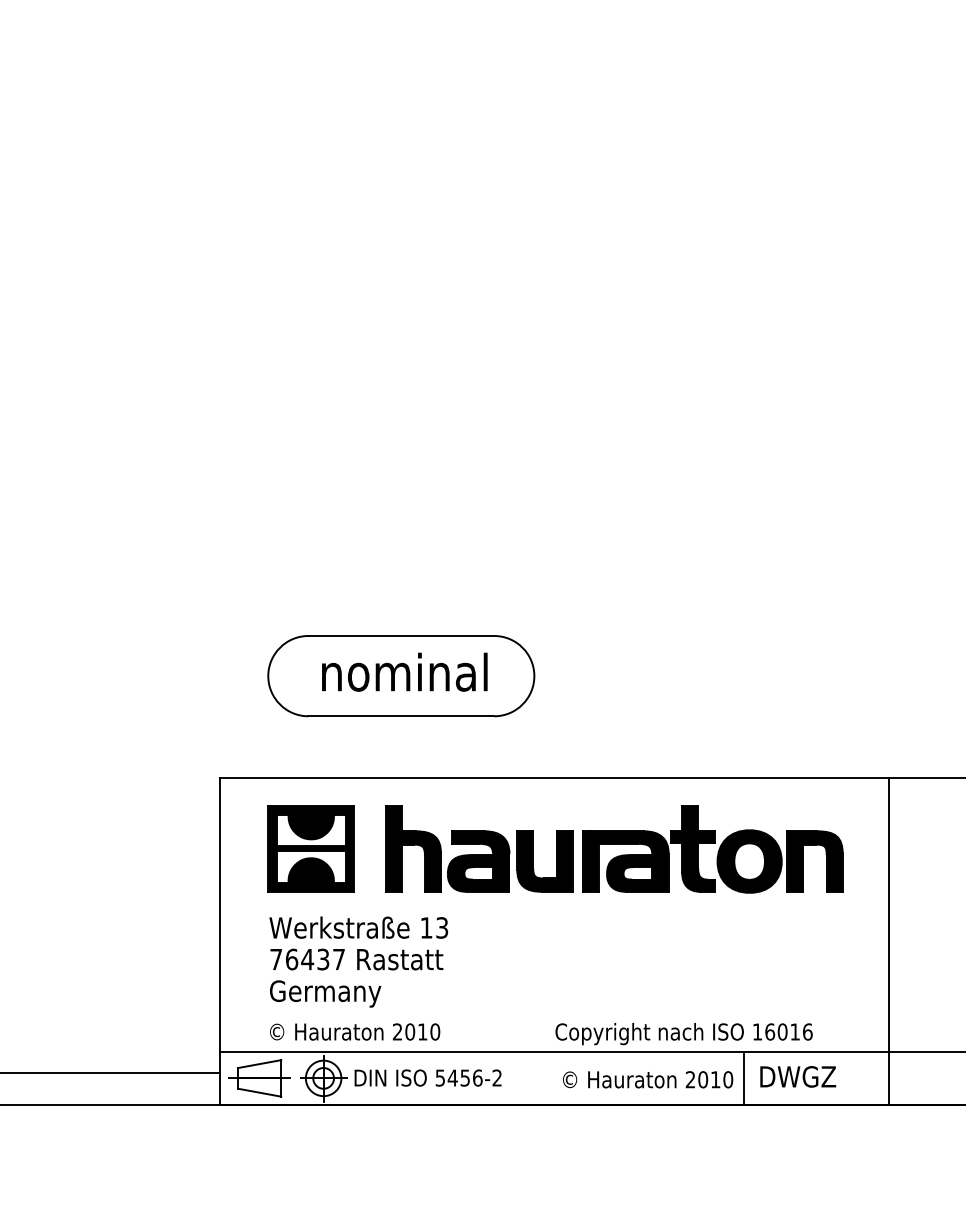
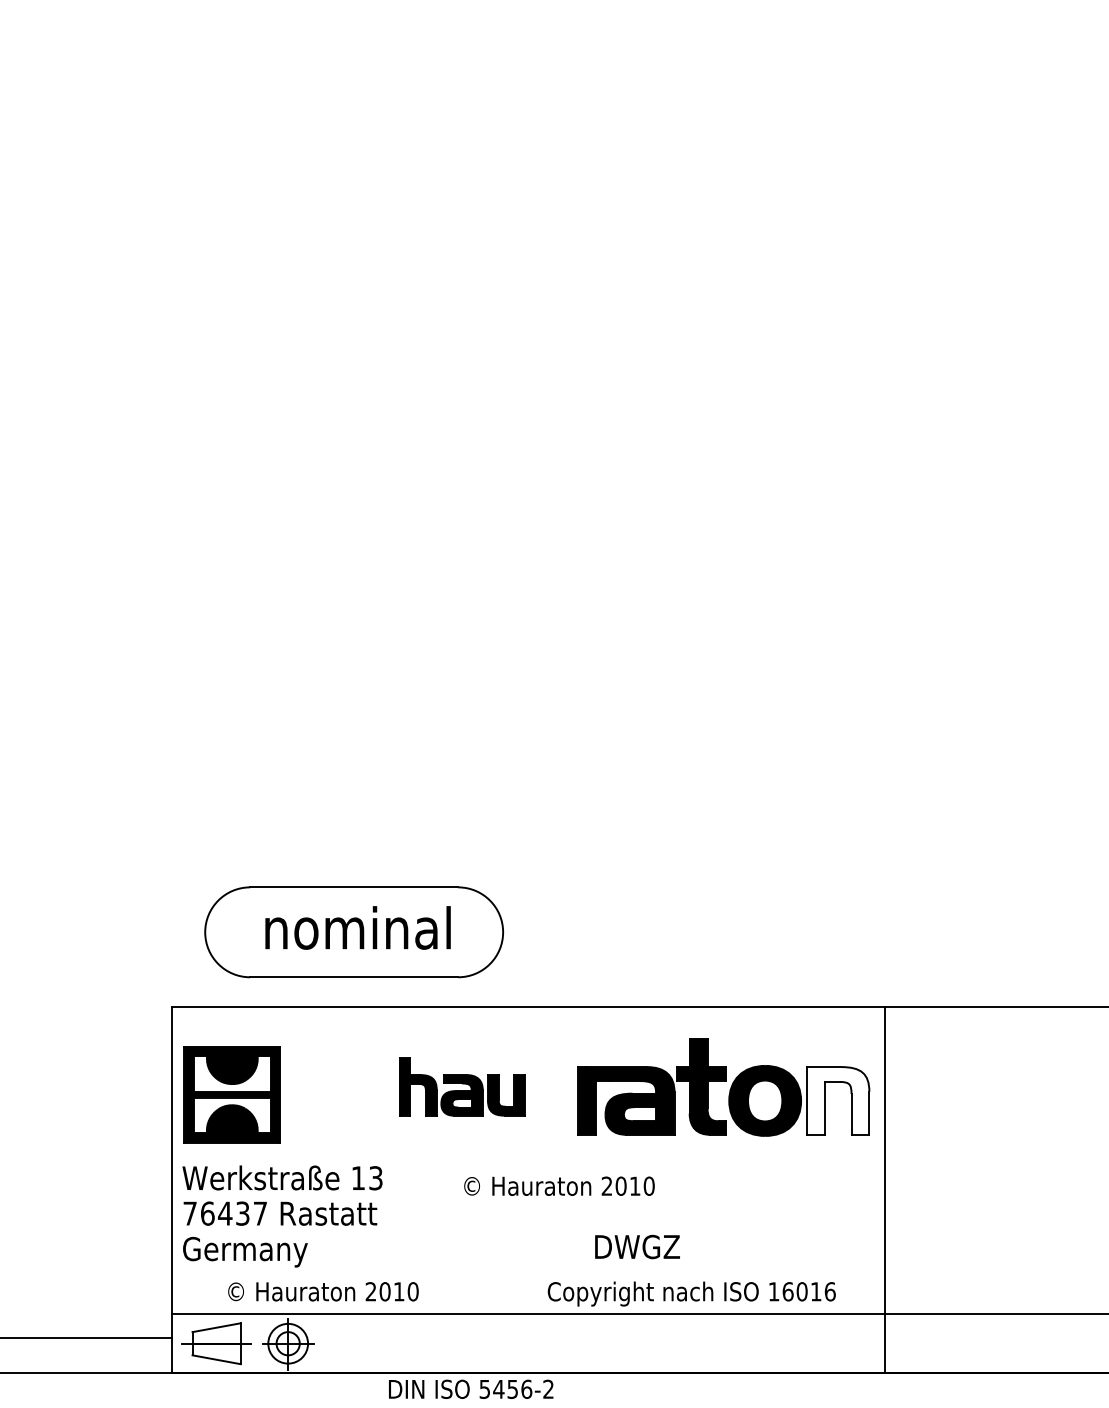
part: (400, 676) -> (353, 932), moved
part: (310, 848) -> (231, 1094), moved
part: (479, 848) -> (462, 1086), size x0.6
fill: (815, 861) -> (838, 1100), removed
line: (888, 941) -> (884, 1190), moved
text: (358, 962) -> (282, 1216), moved
text: (798, 1076) -> (637, 1246), moved
text: (428, 1077) -> (471, 1388), moved
line: (743, 1078) -> (758, 1343), removed
text: (648, 1079) -> (559, 1185), moved

